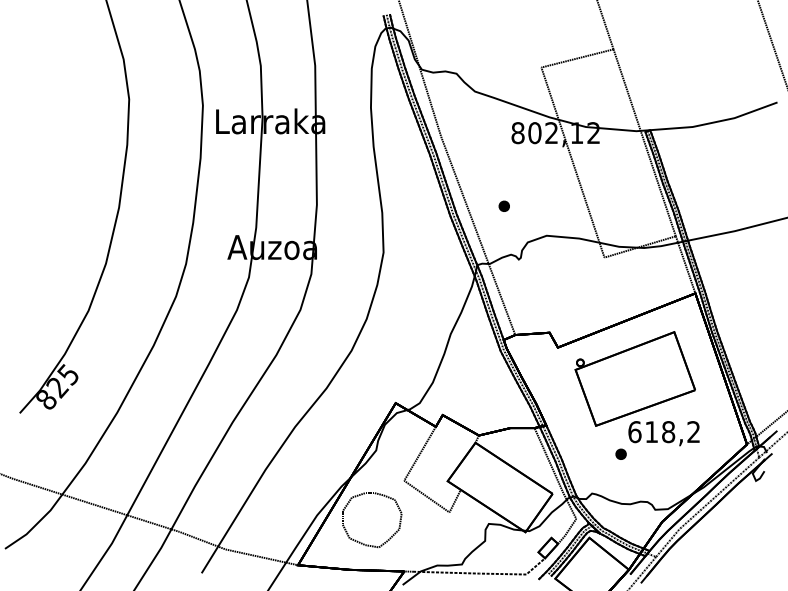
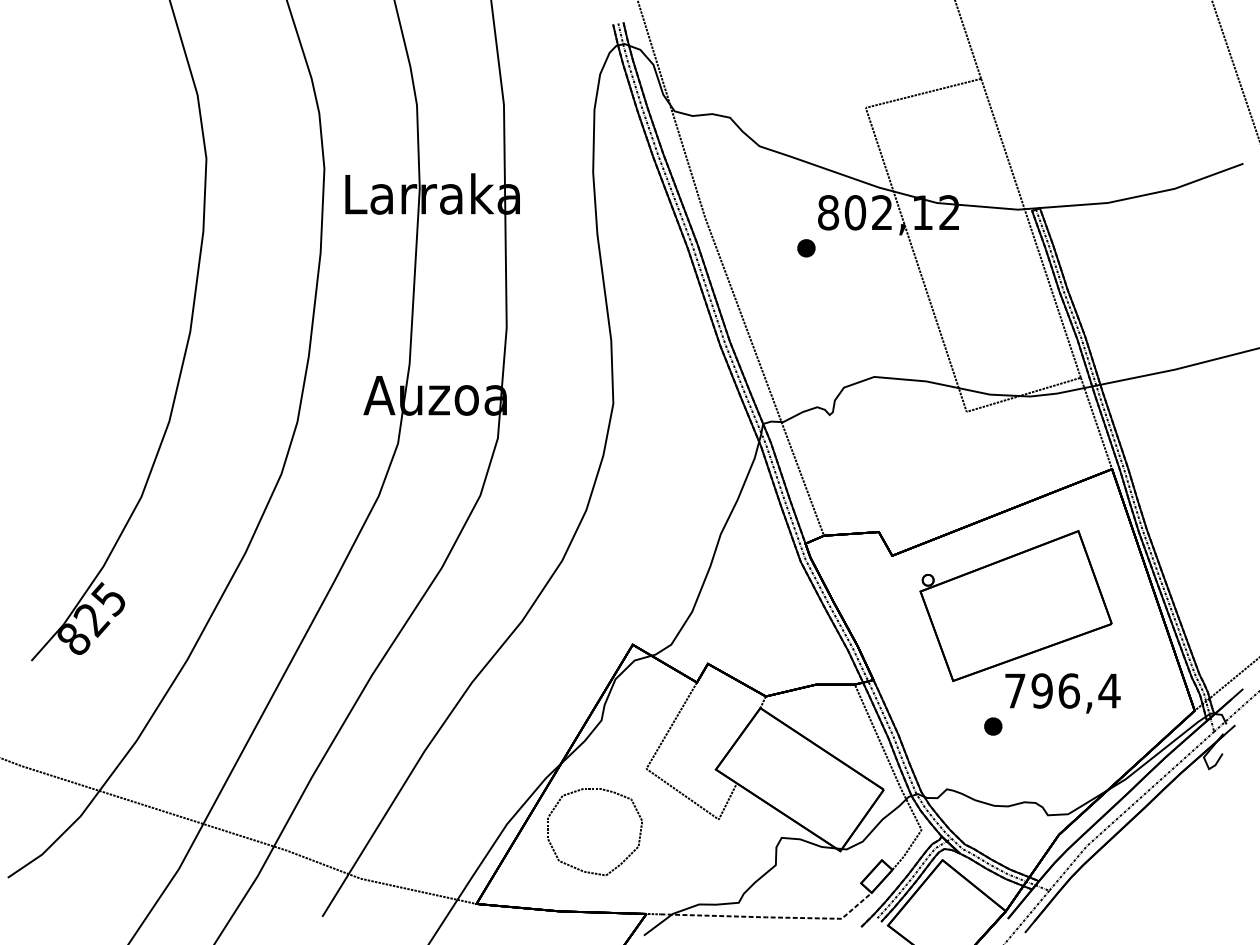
part: (503, 205) -> (805, 246), moved
text: (664, 432) -> (1062, 691), 618,2 -> 796,4

